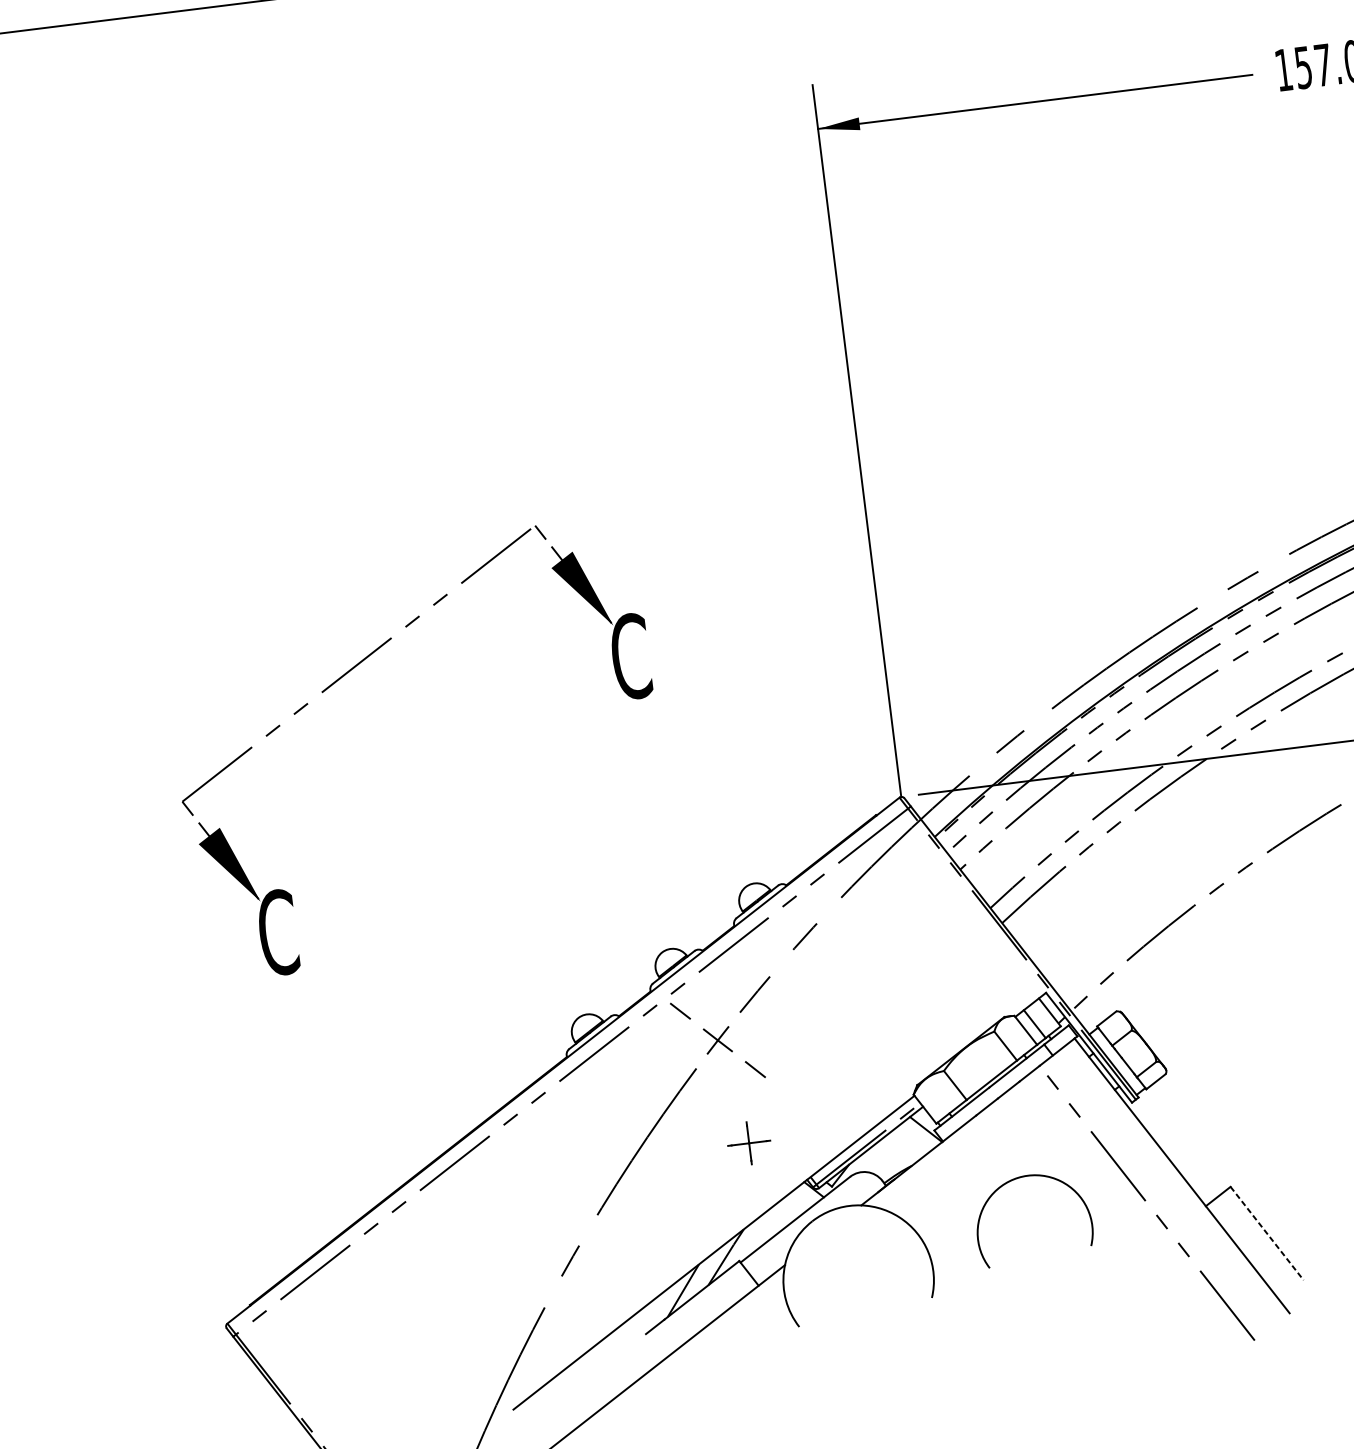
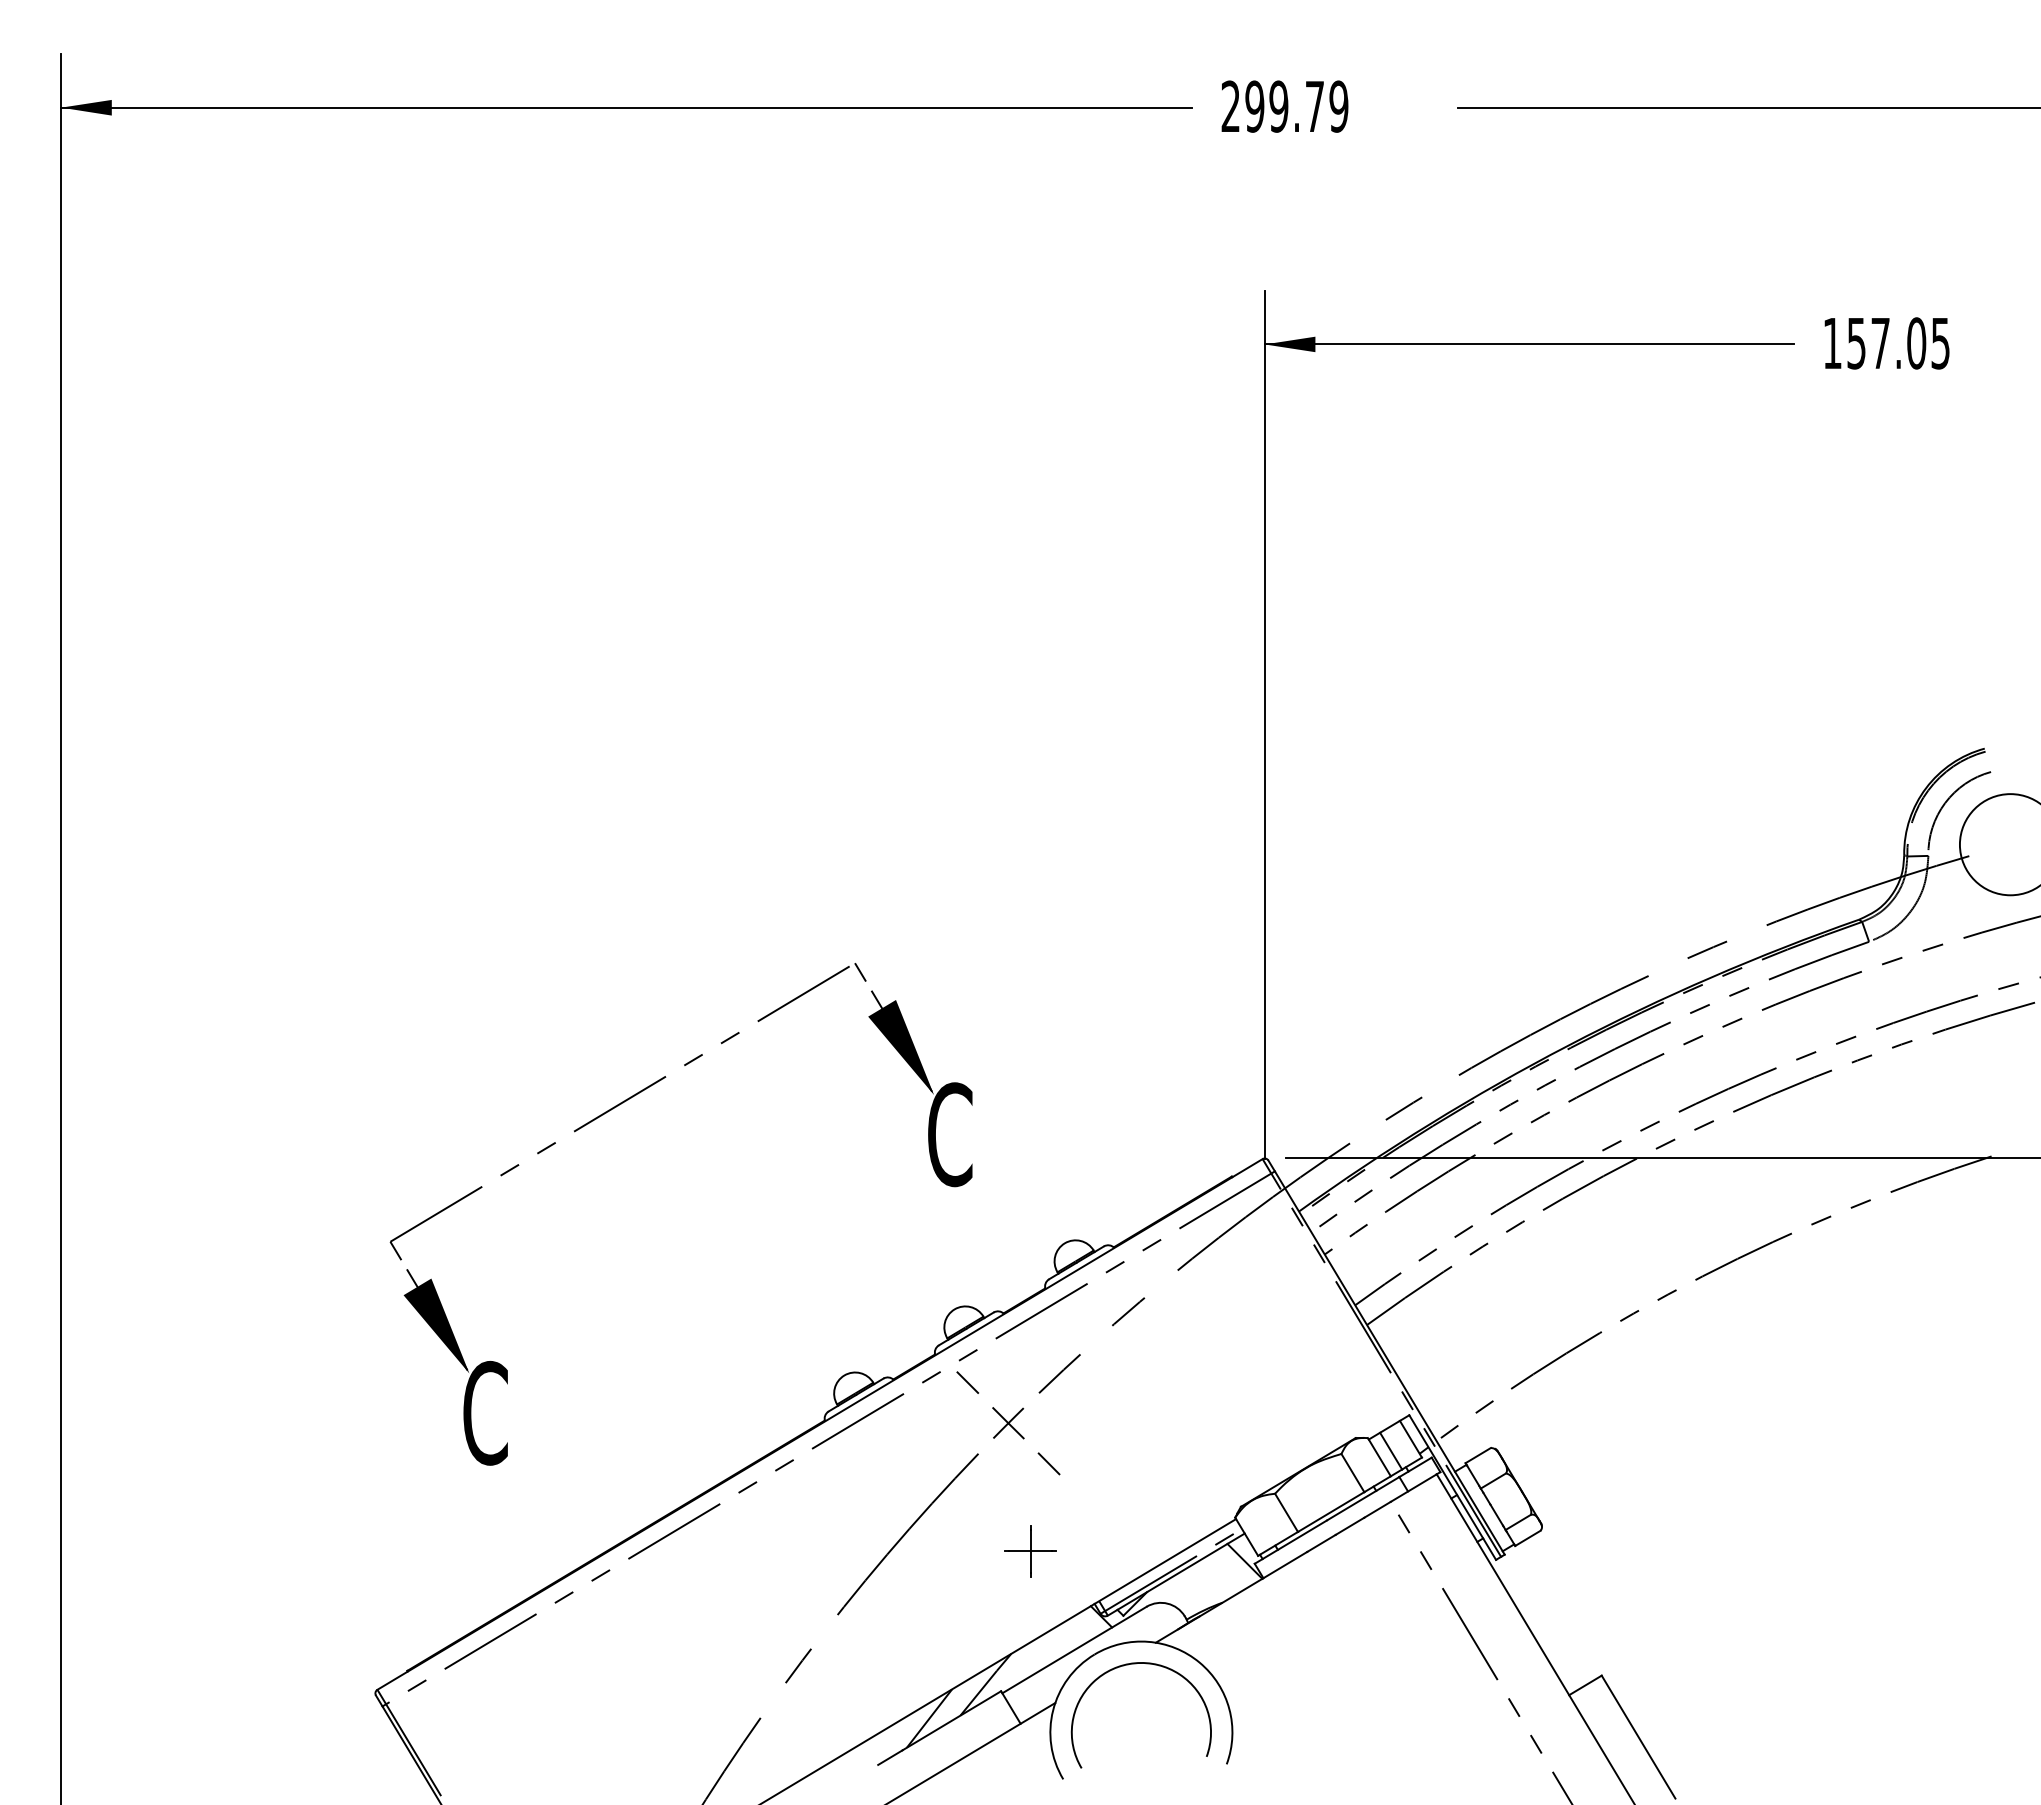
part: (355, 667) -> (618, 1106), moved
arc: (1024, 1177) -> (1136, 1664), moved
line: (1267, 1233) -> (1638, 1737), dashed -> solid

